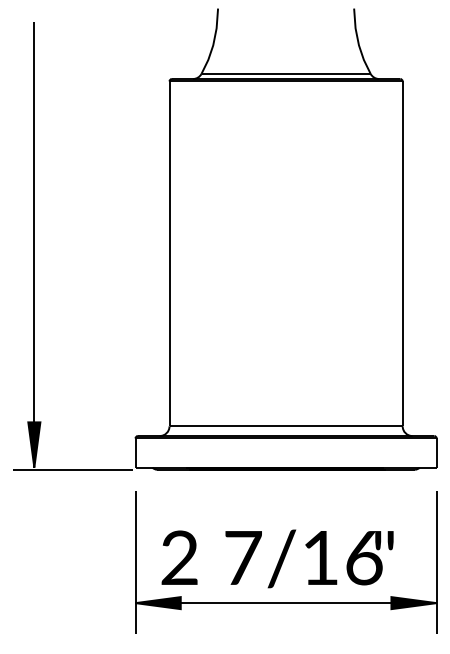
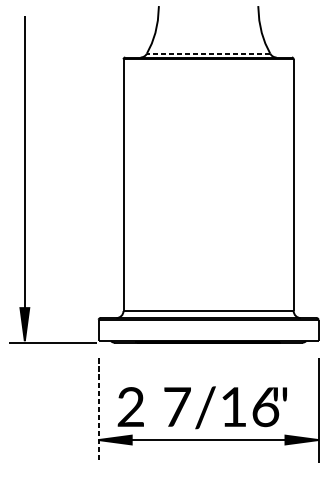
line: (286, 73) -> (208, 53), solid -> dashed
line: (135, 562) -> (98, 410), solid -> dashed

